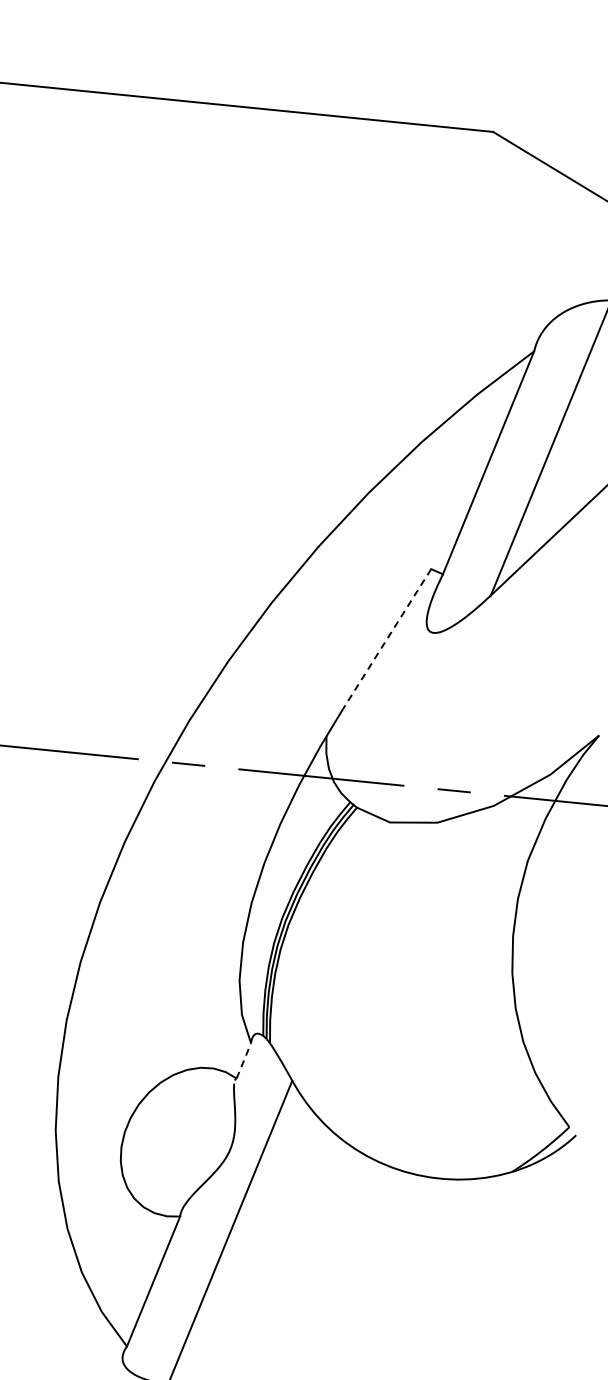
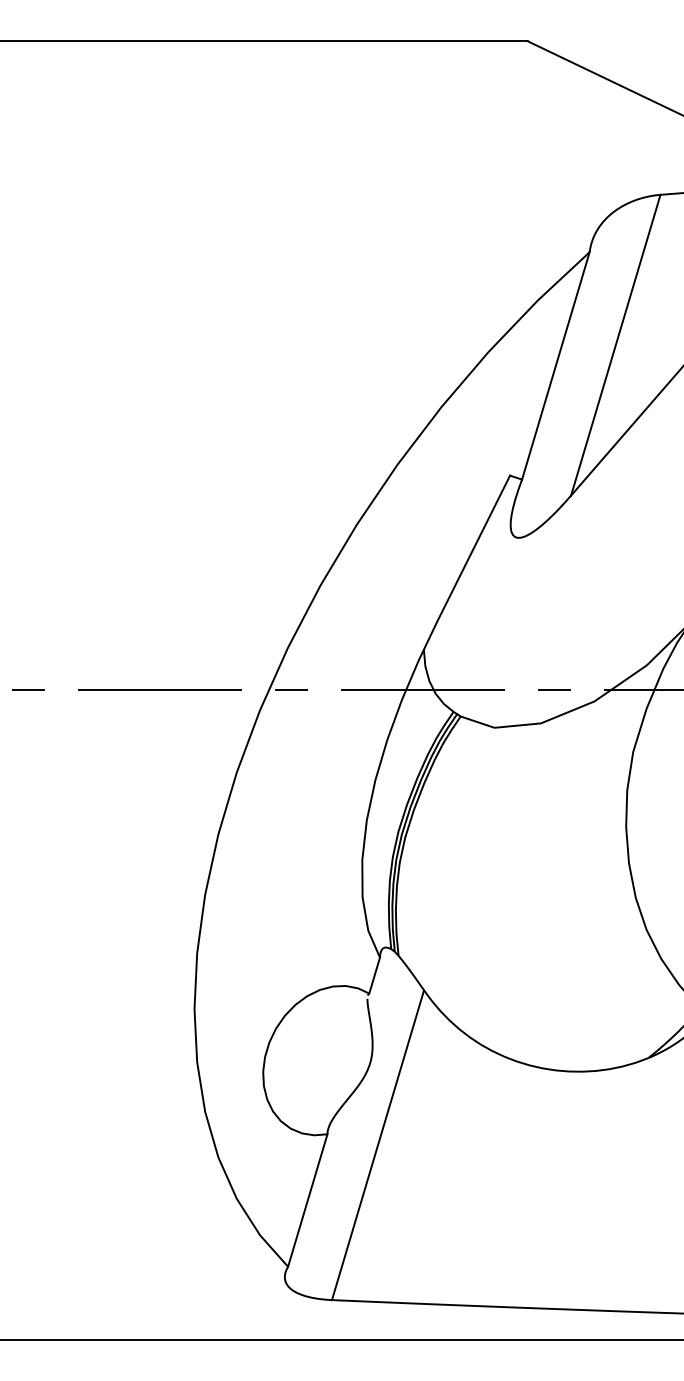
line: (386, 639) -> (473, 548), dashed -> solid
line: (243, 1060) -> (374, 975), dashed -> solid

